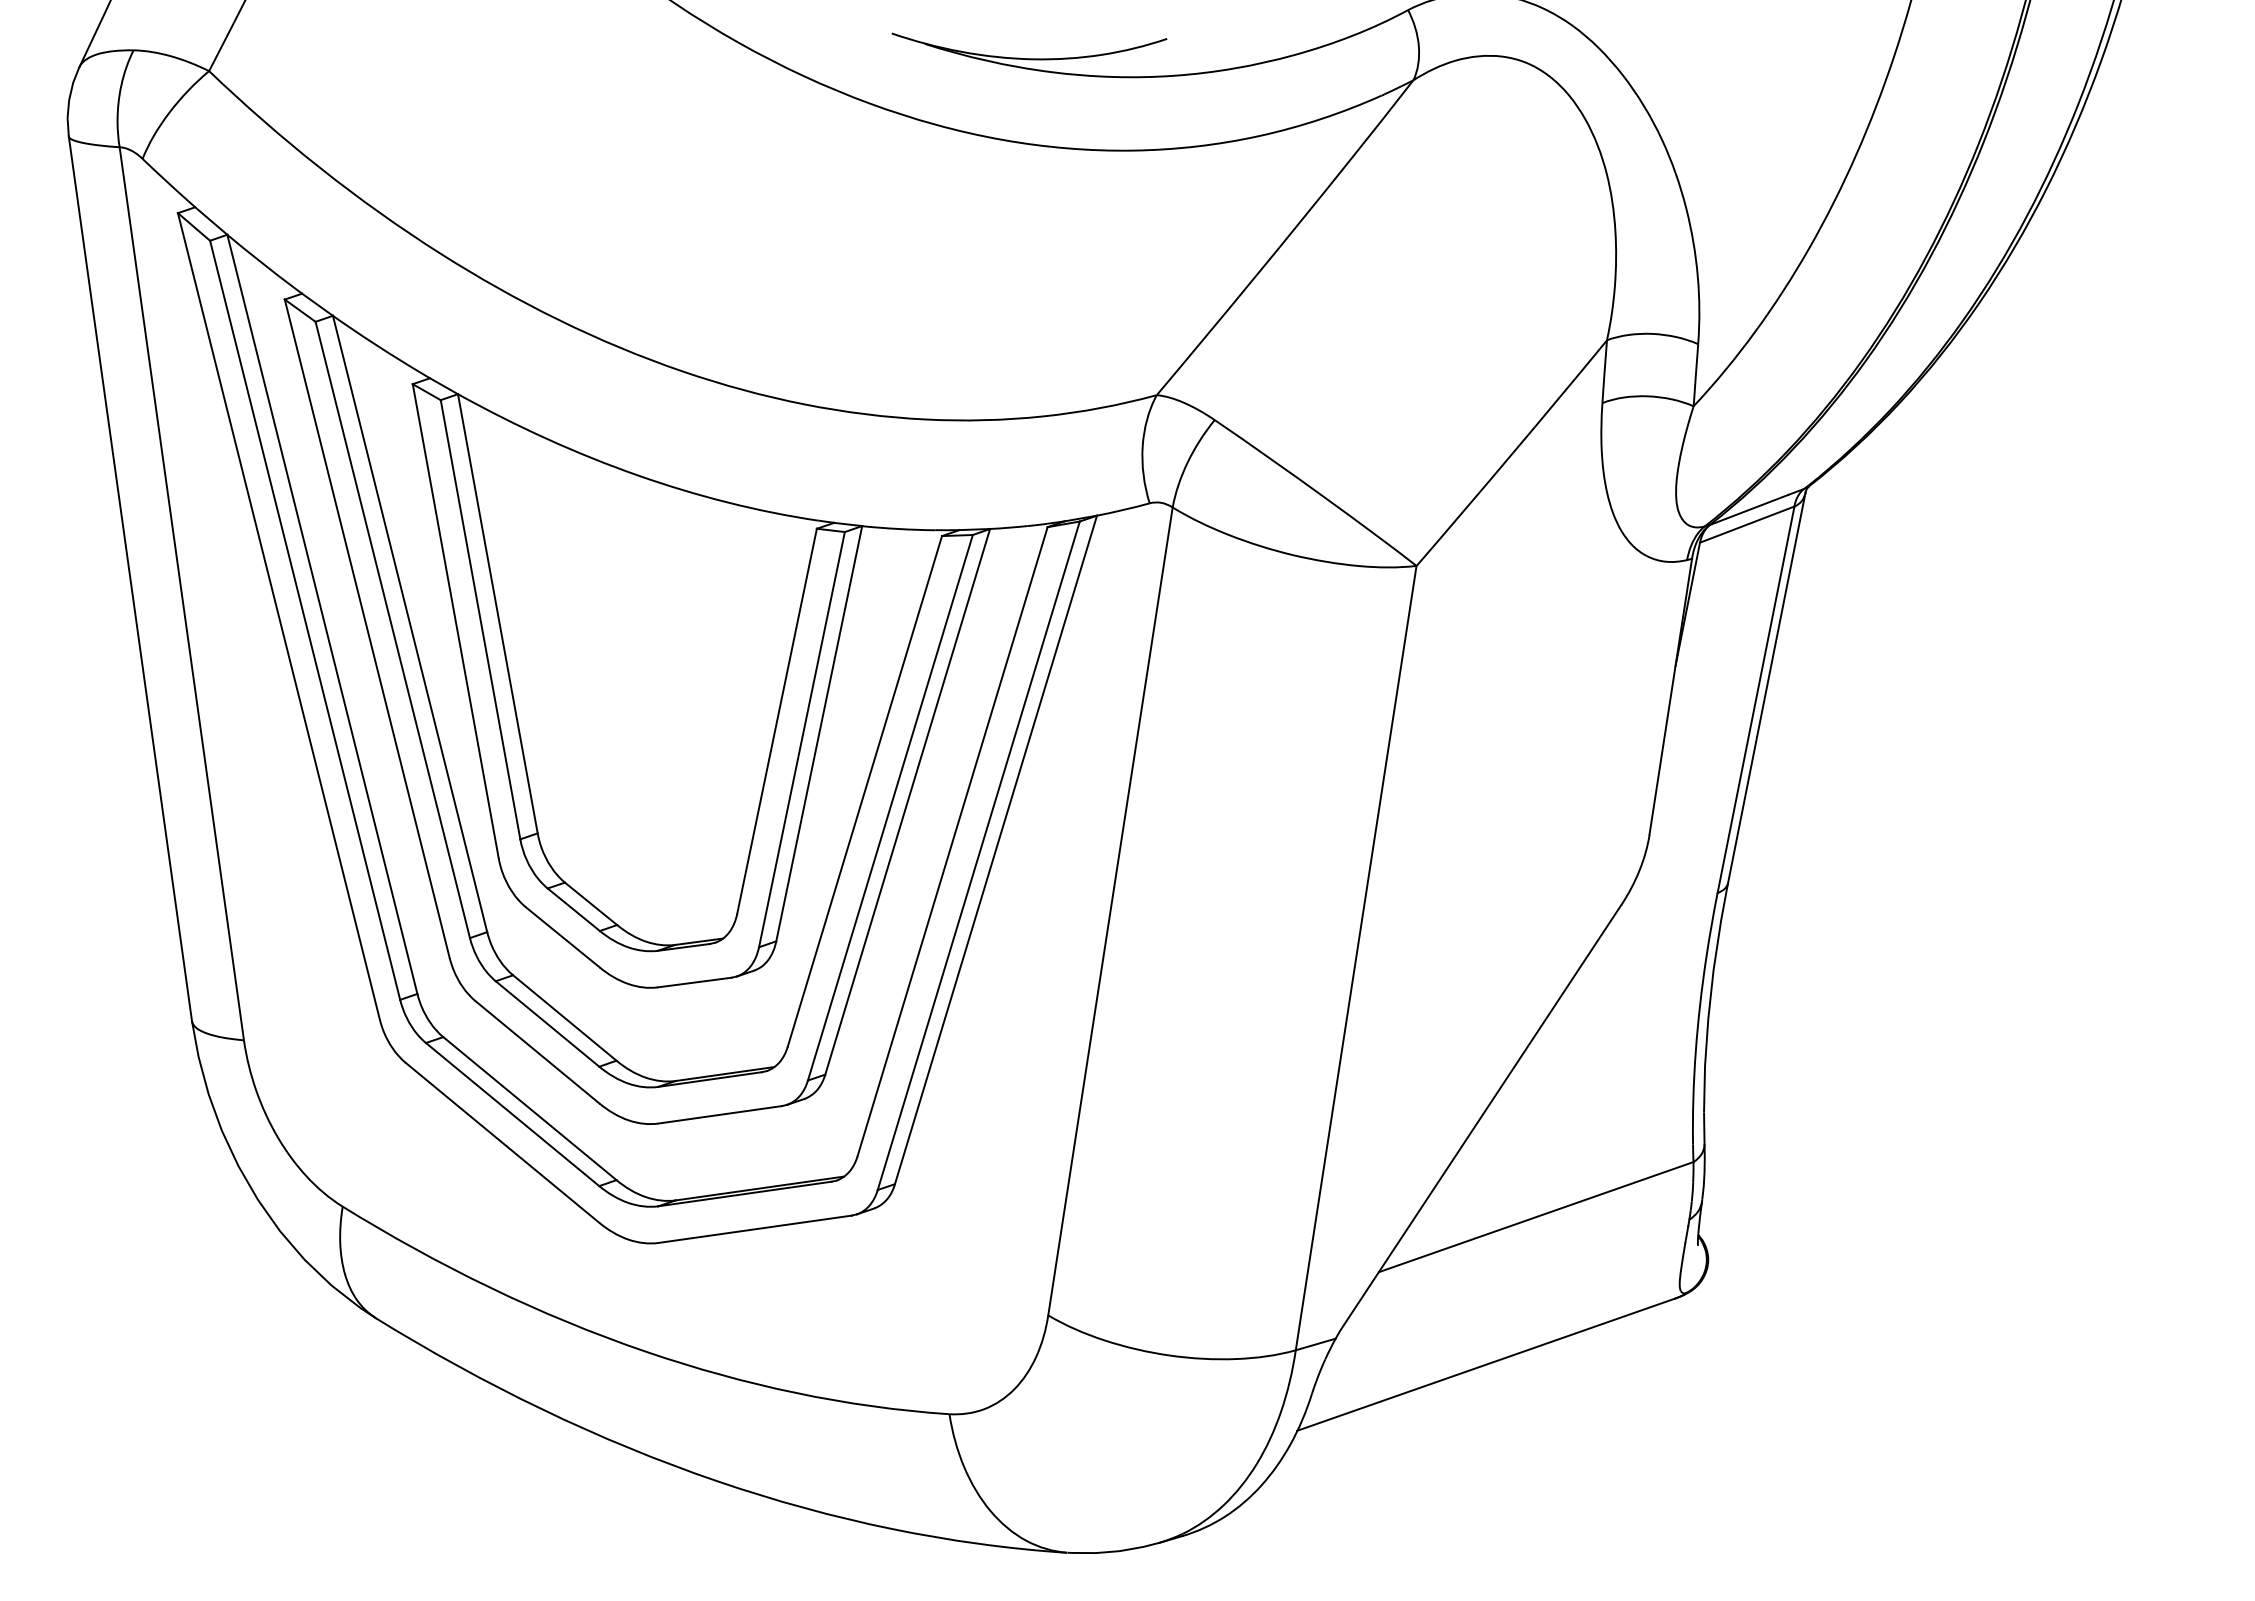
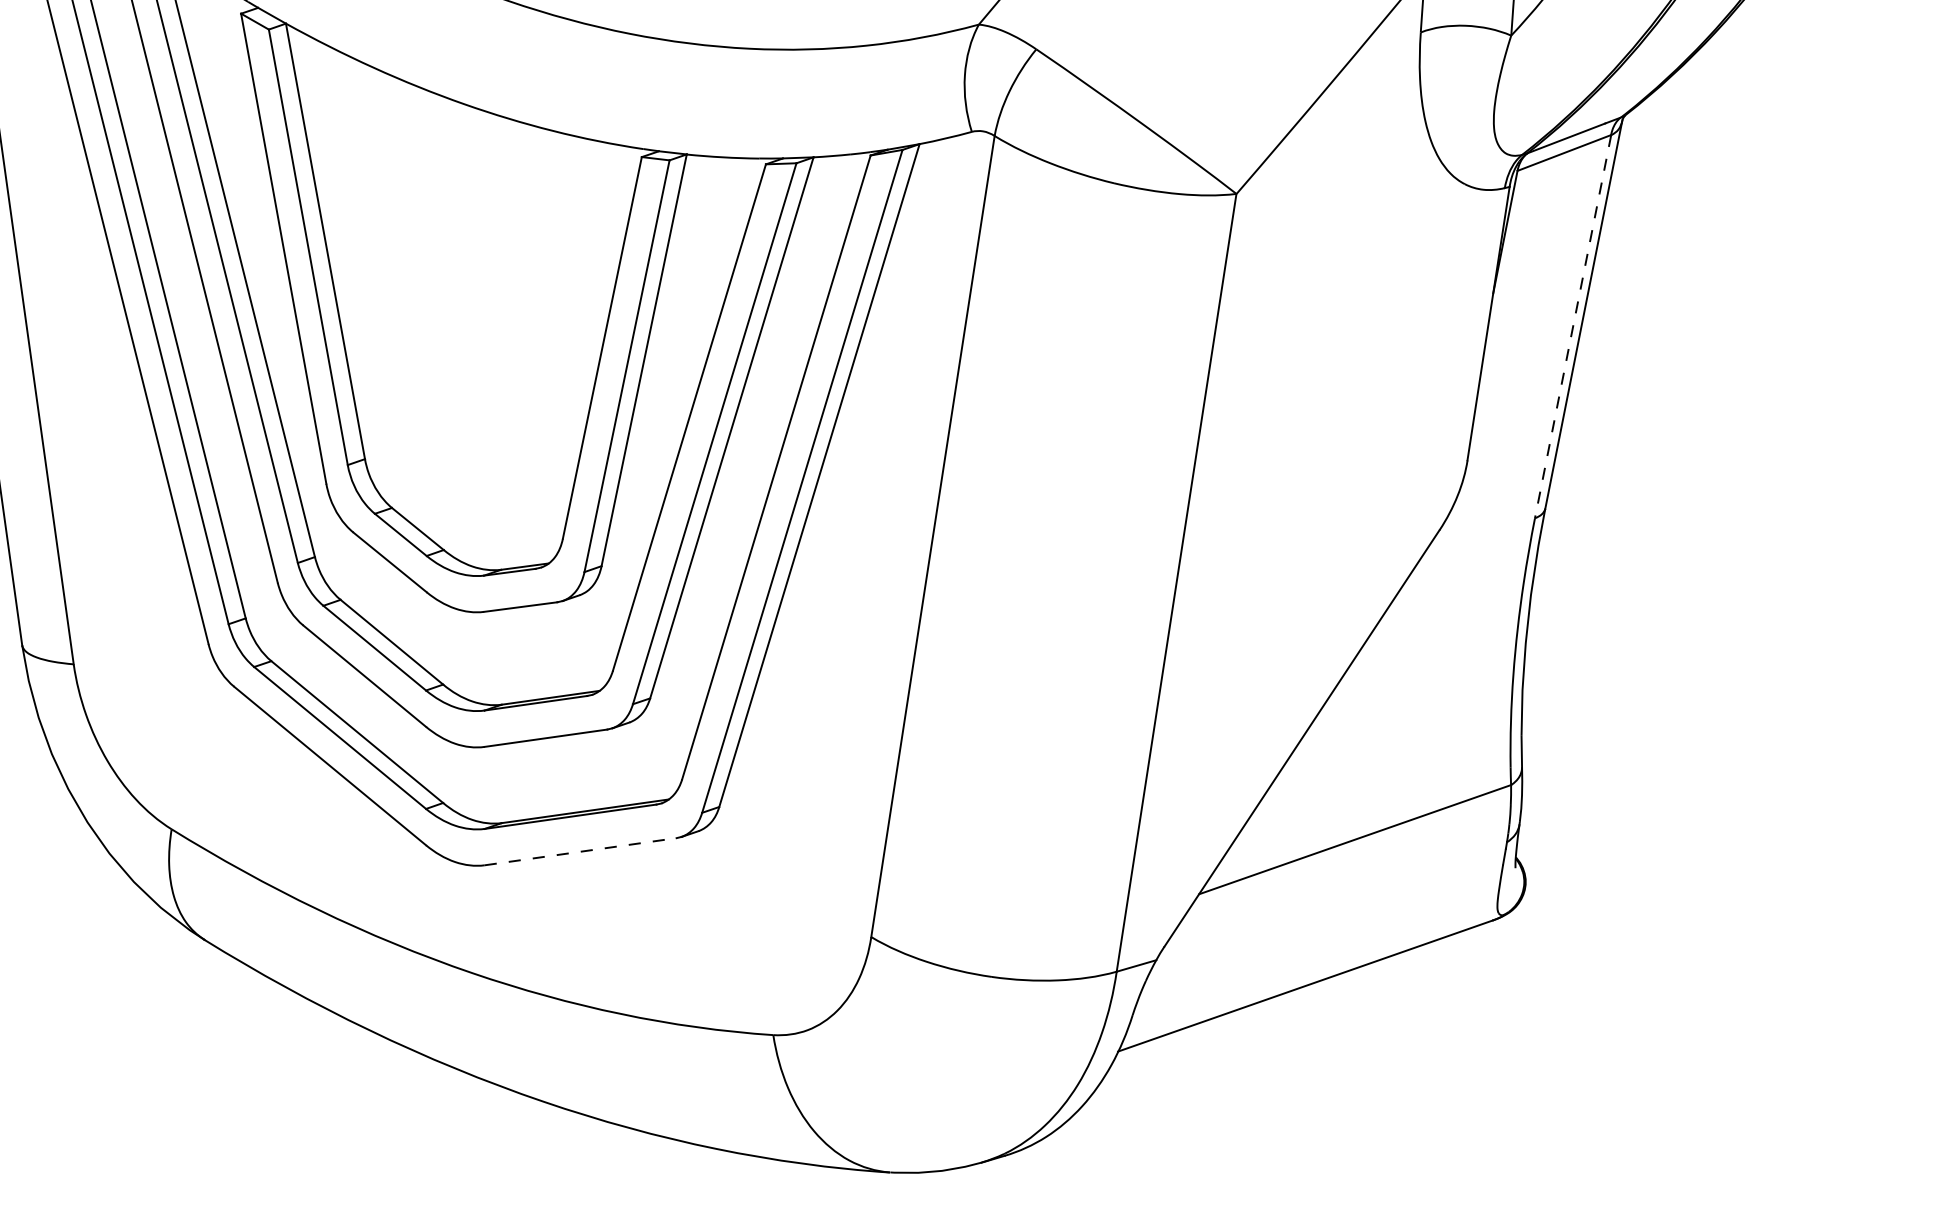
line: (1755, 700) -> (1572, 327), solid -> dashed
line: (755, 1229) -> (580, 851), solid -> dashed

